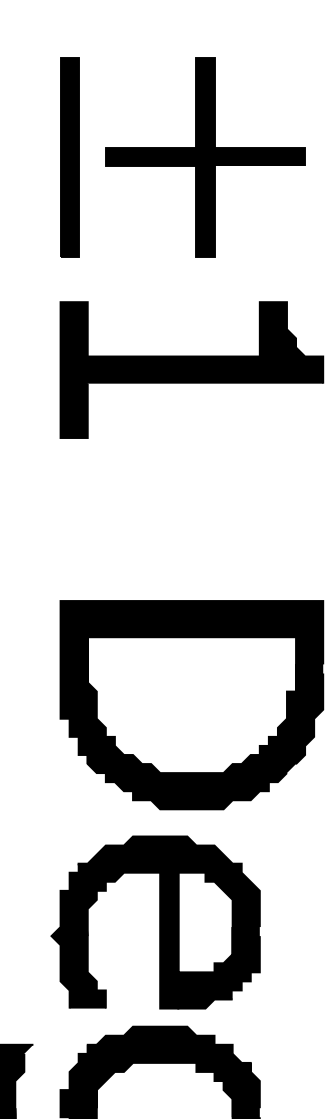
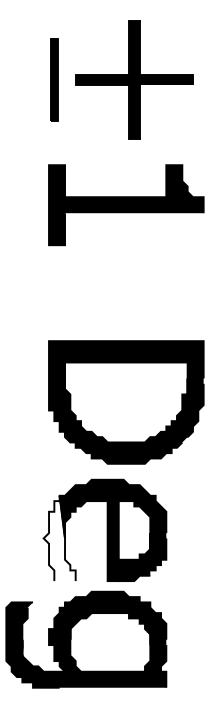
part: (69, 156) -> (54, 79), size x0.7
fill: (78, 936) -> (59, 538), removed

